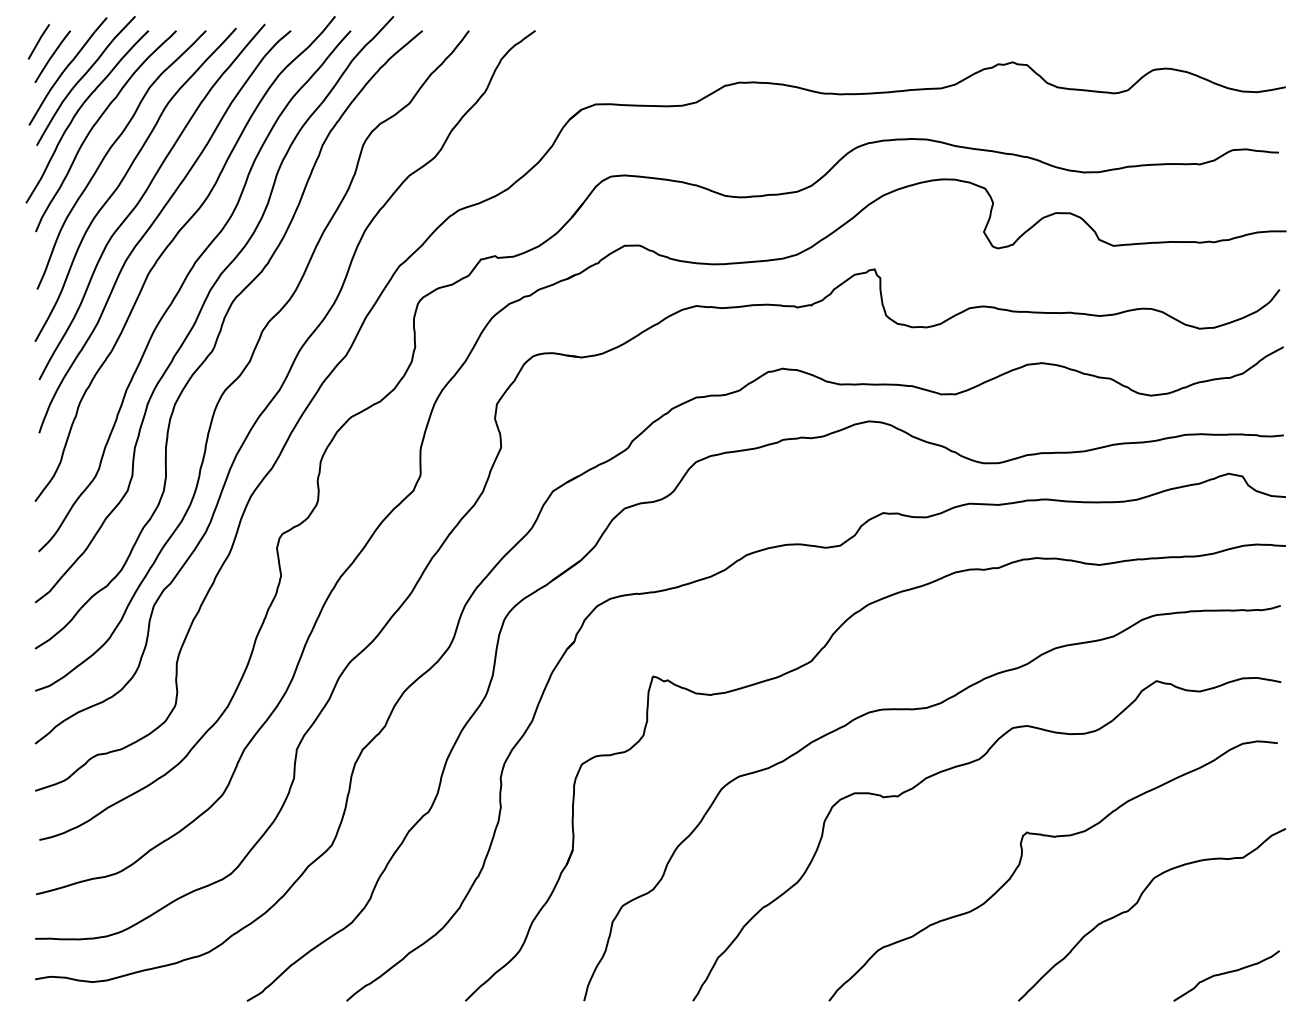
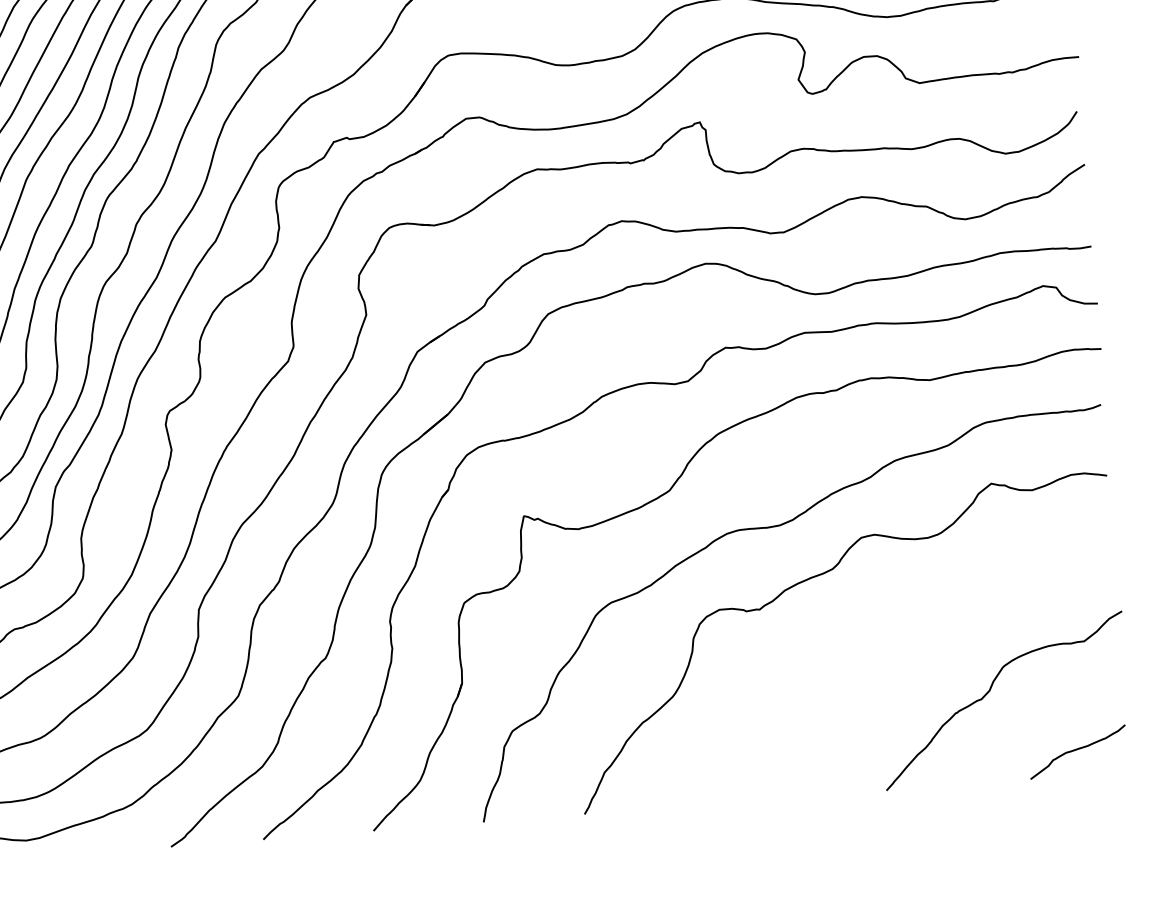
curve: (1021, 861) -> (879, 660), removed

